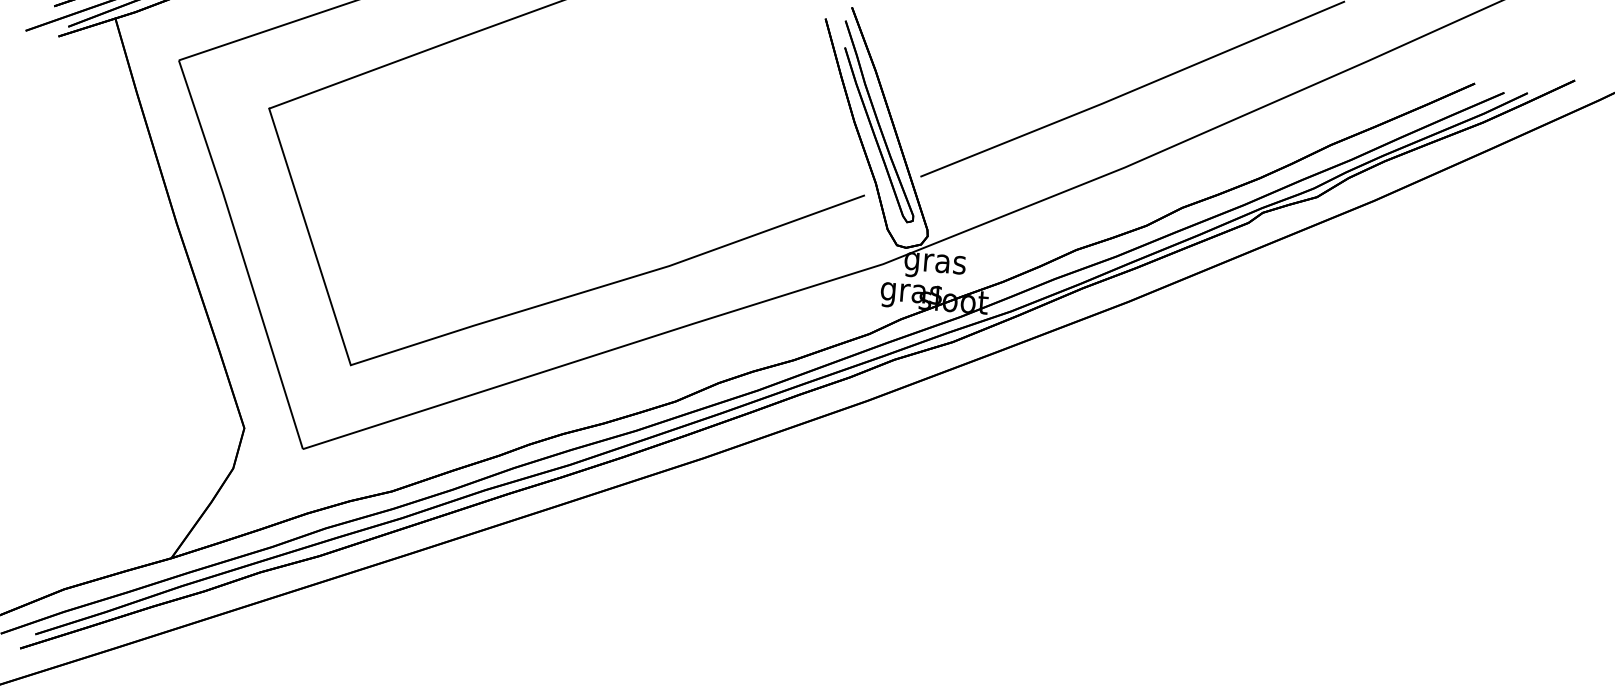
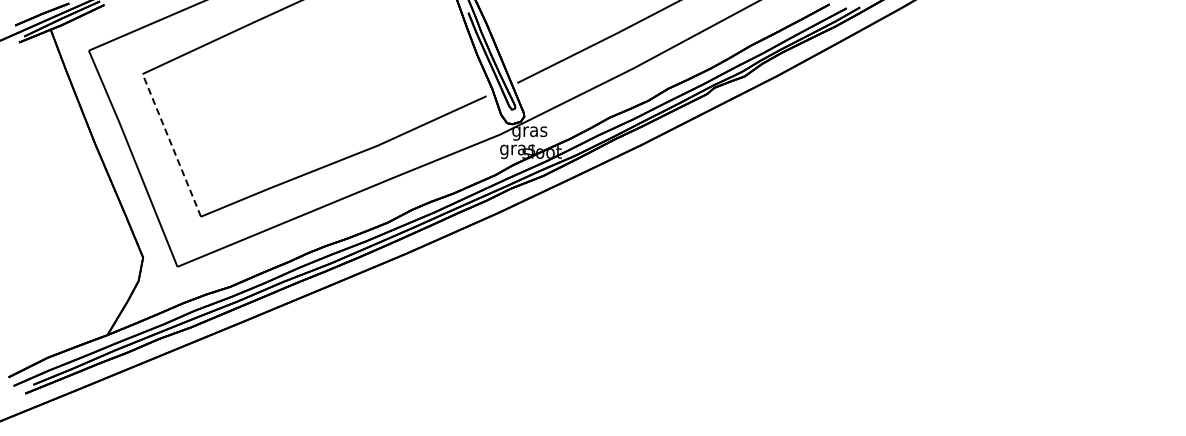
line: (309, 235) -> (171, 144), solid -> dashed

